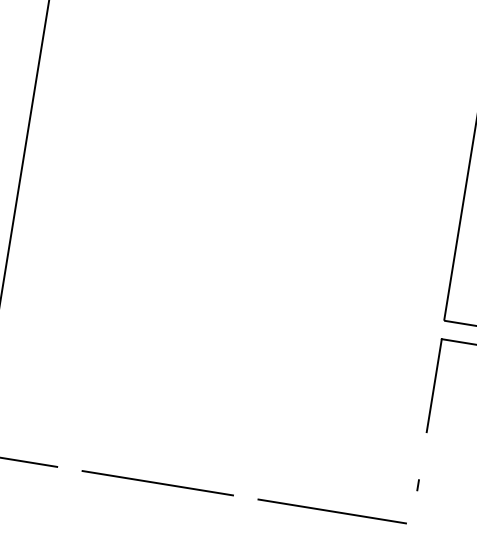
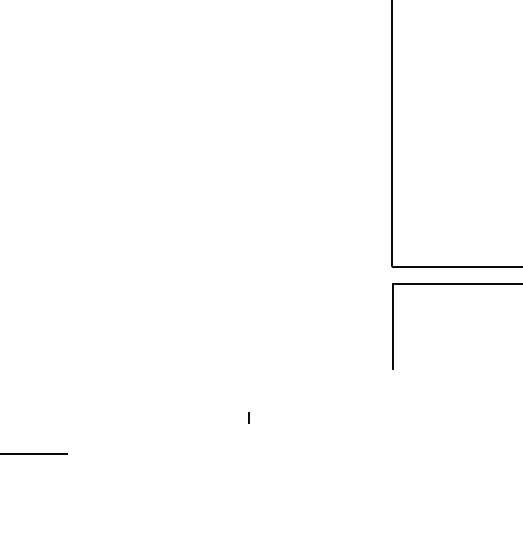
line: (158, 482) -> (159, 453), removed
line: (417, 484) -> (248, 417), moved
line: (332, 511) -> (319, 453), removed

